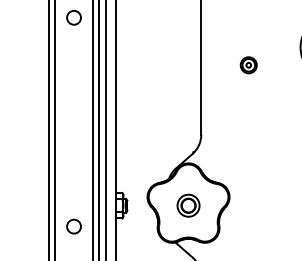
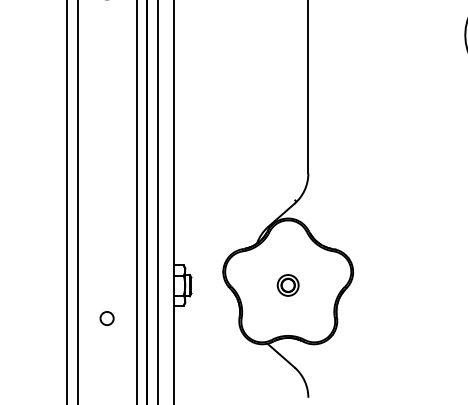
part: (248, 65) -> (383, 63), removed
part: (188, 205) -> (288, 285), size x0.6
circle: (73, 226) -> (106, 318), size x0.6

